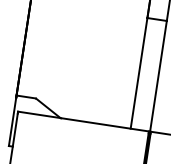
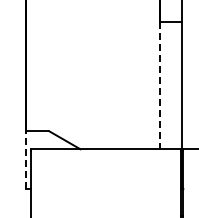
line: (139, 73) -> (160, 85), solid -> dashed
line: (12, 122) -> (26, 161), solid -> dashed

